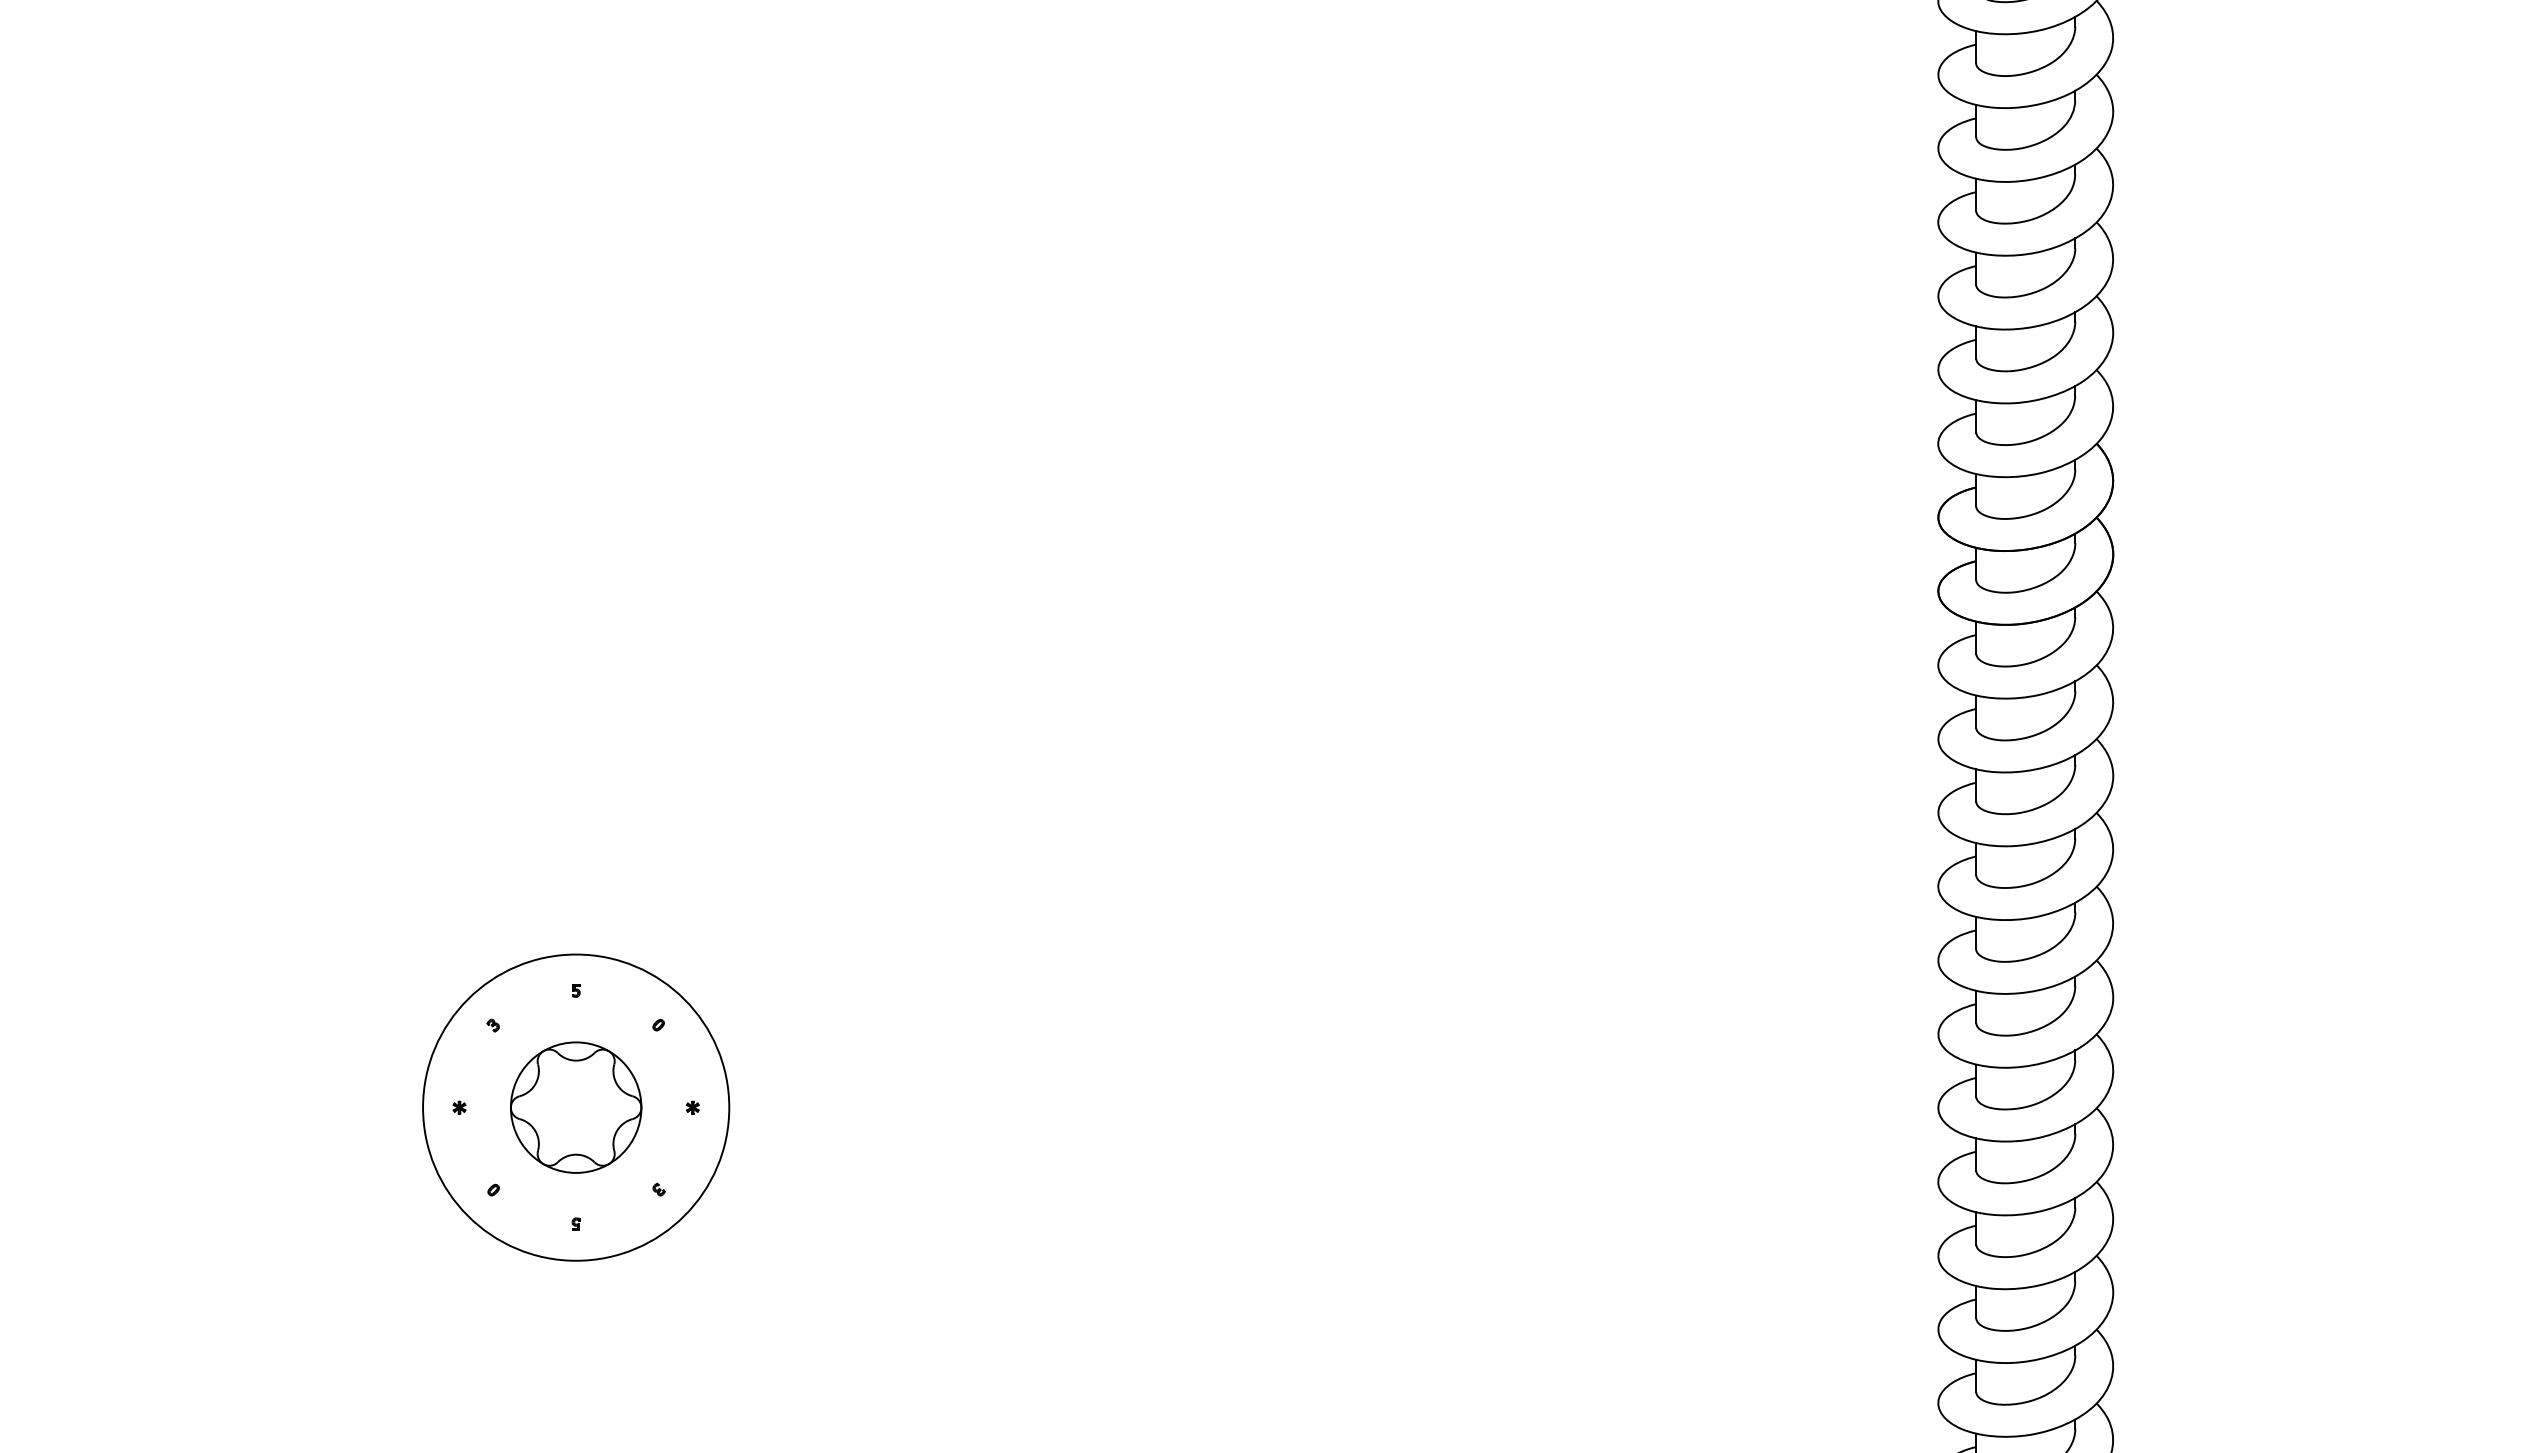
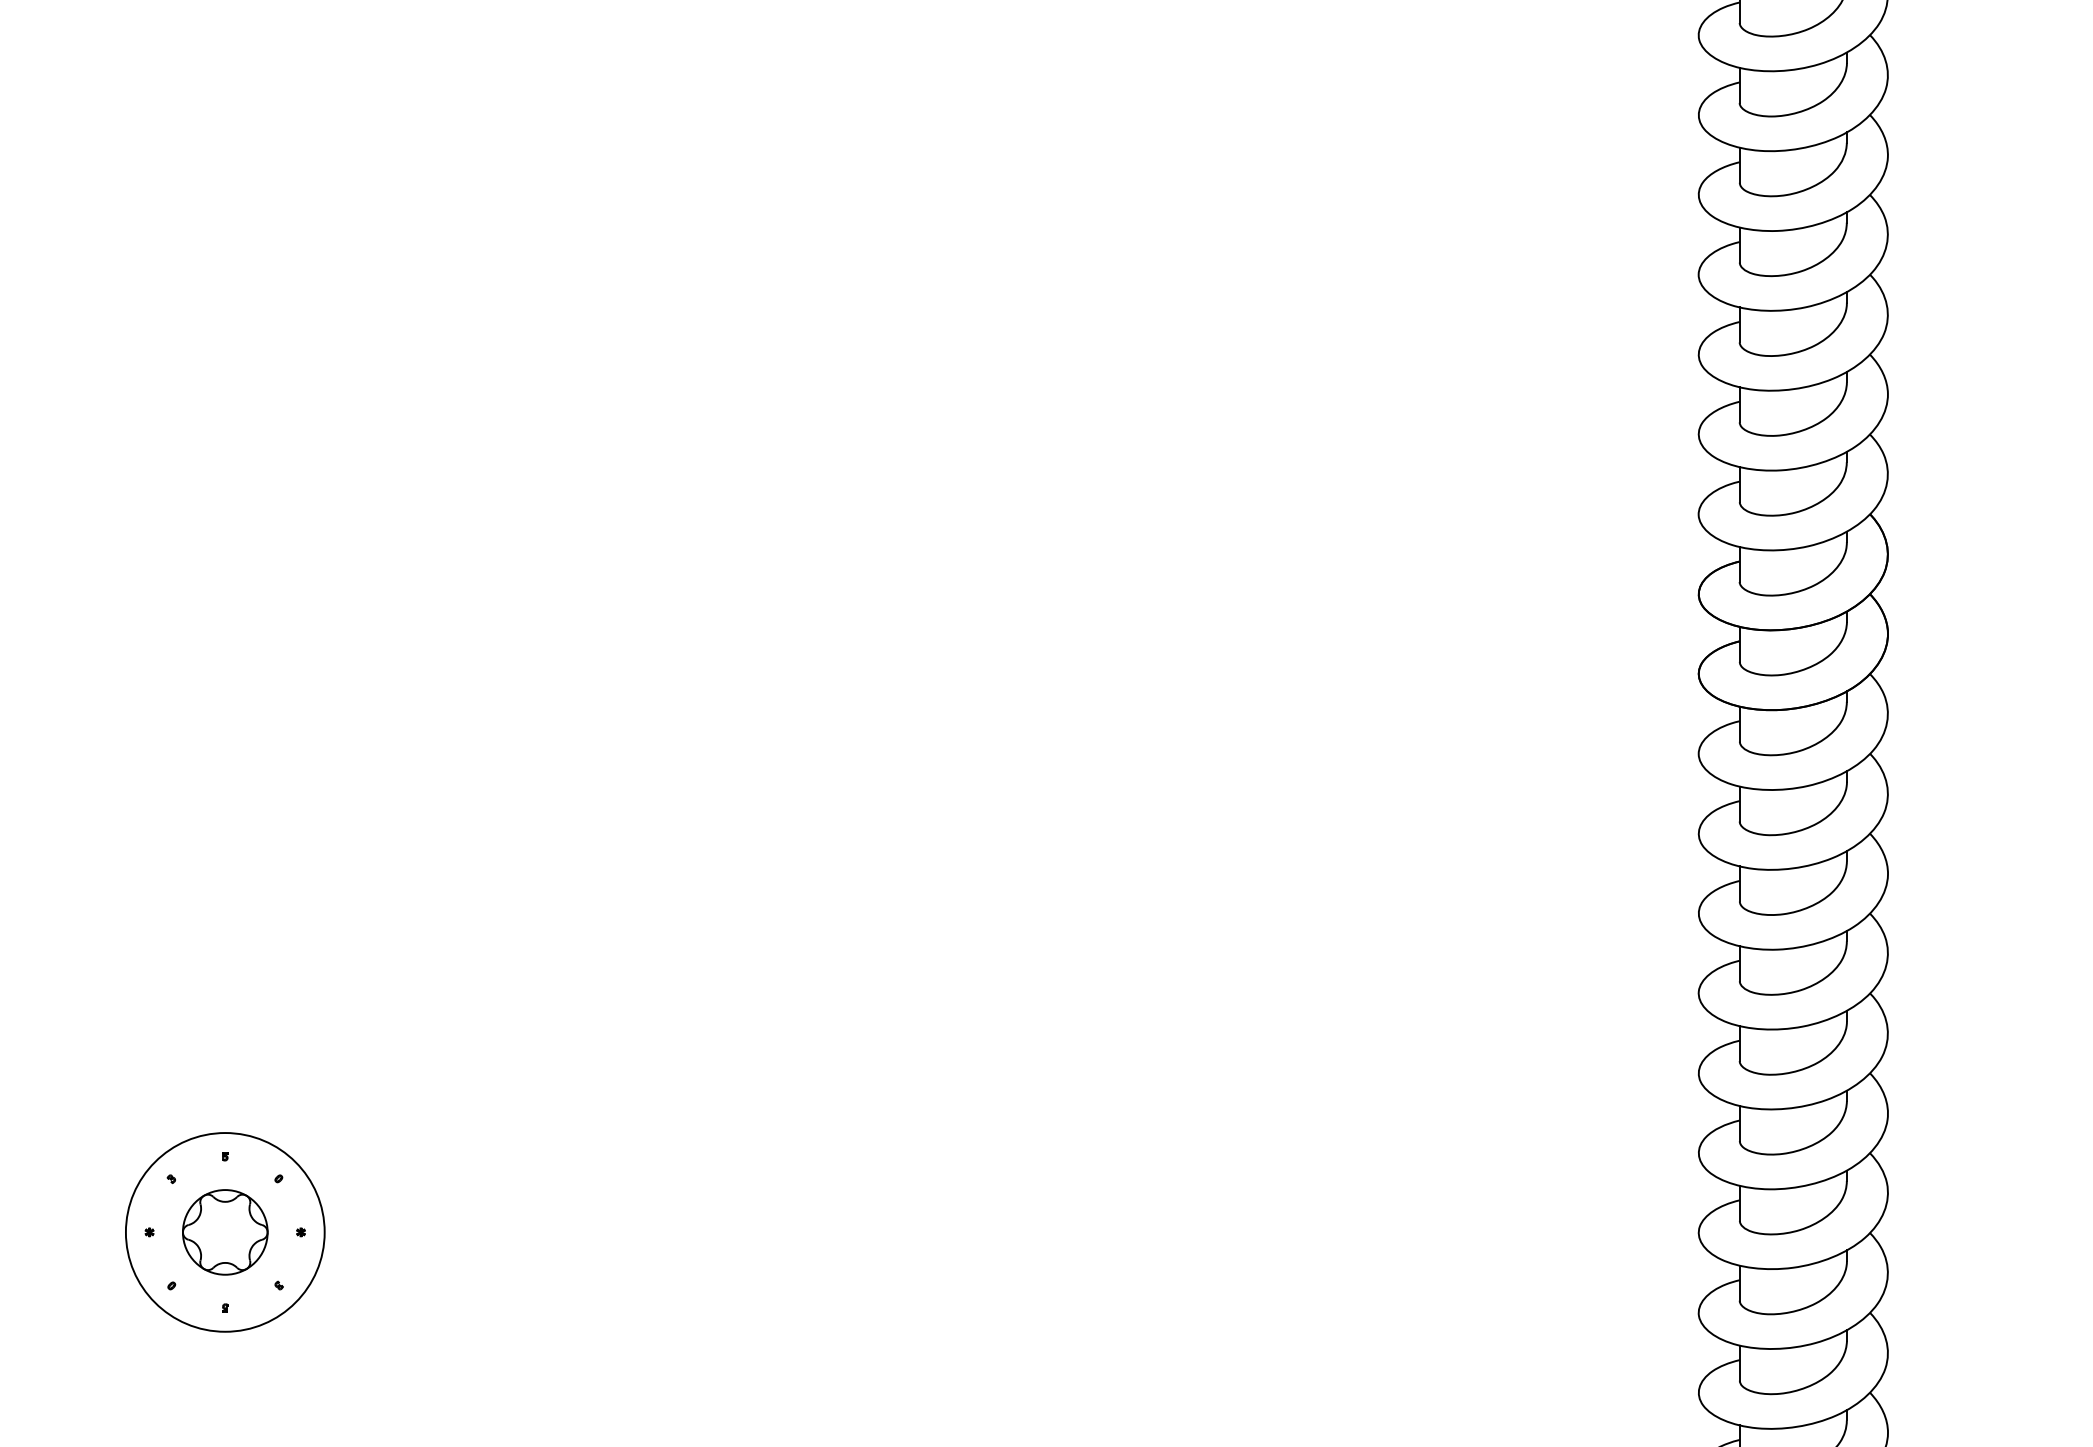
part: (576, 1107) -> (225, 1232), size x0.6

